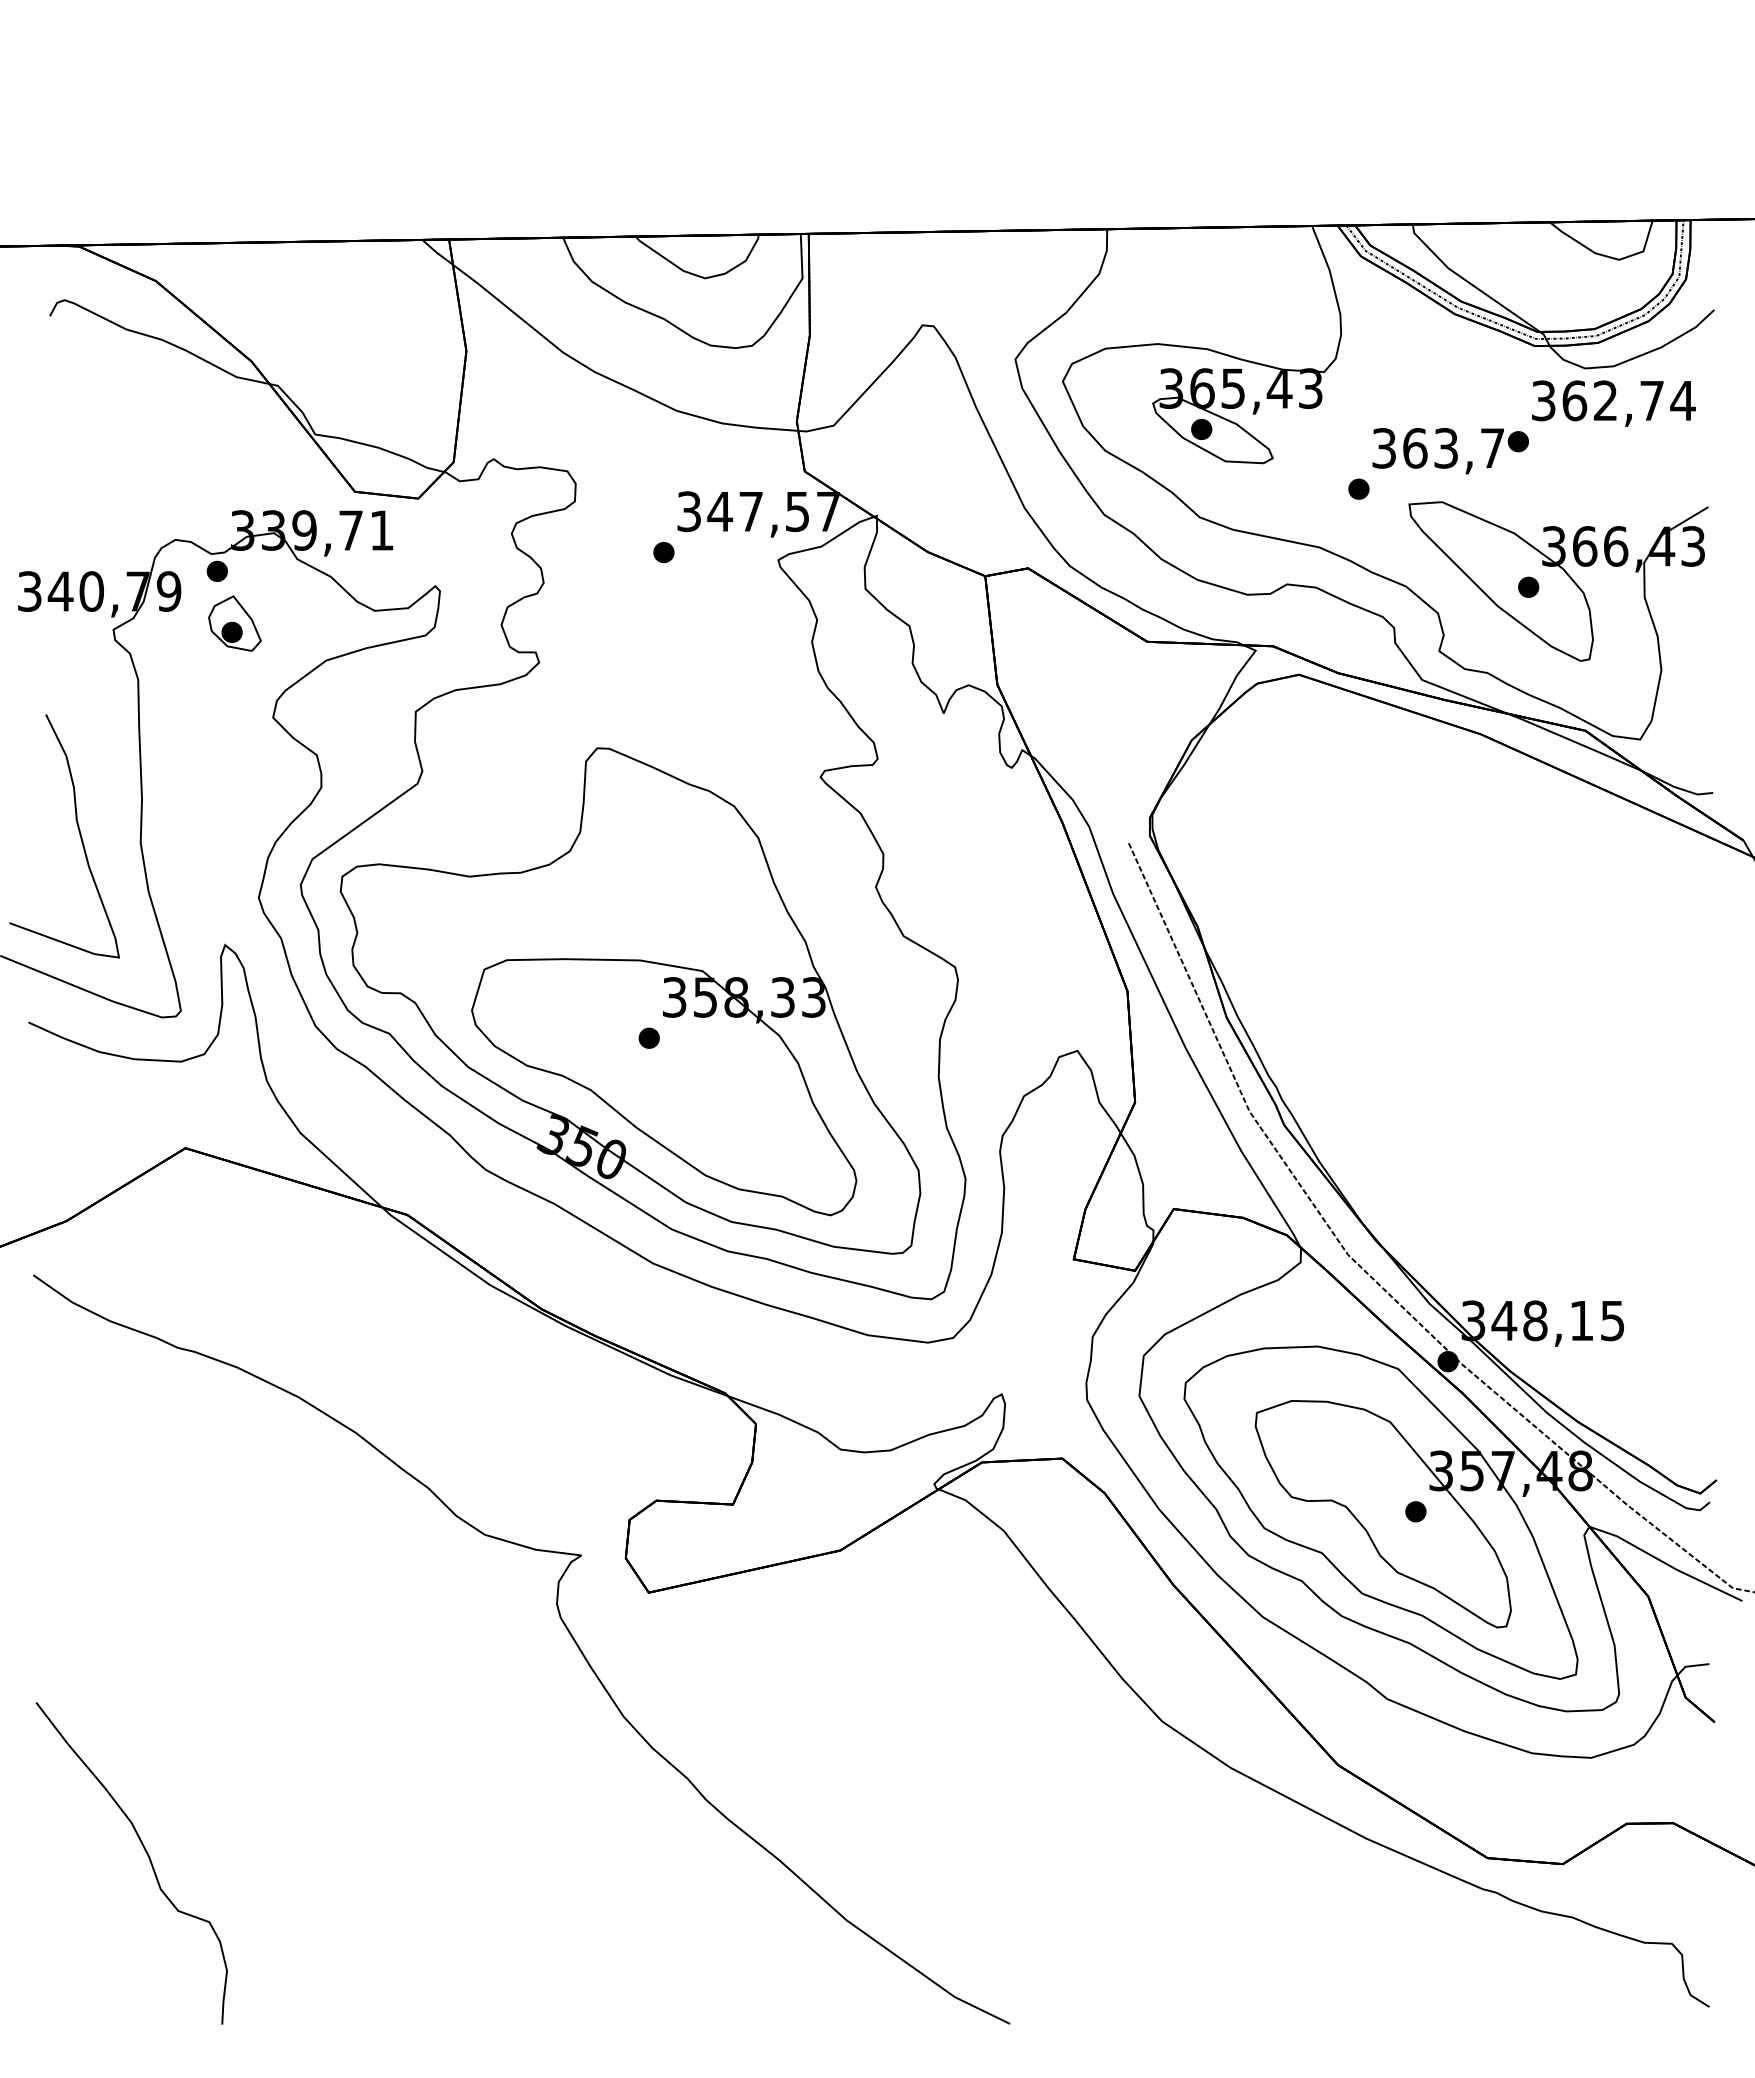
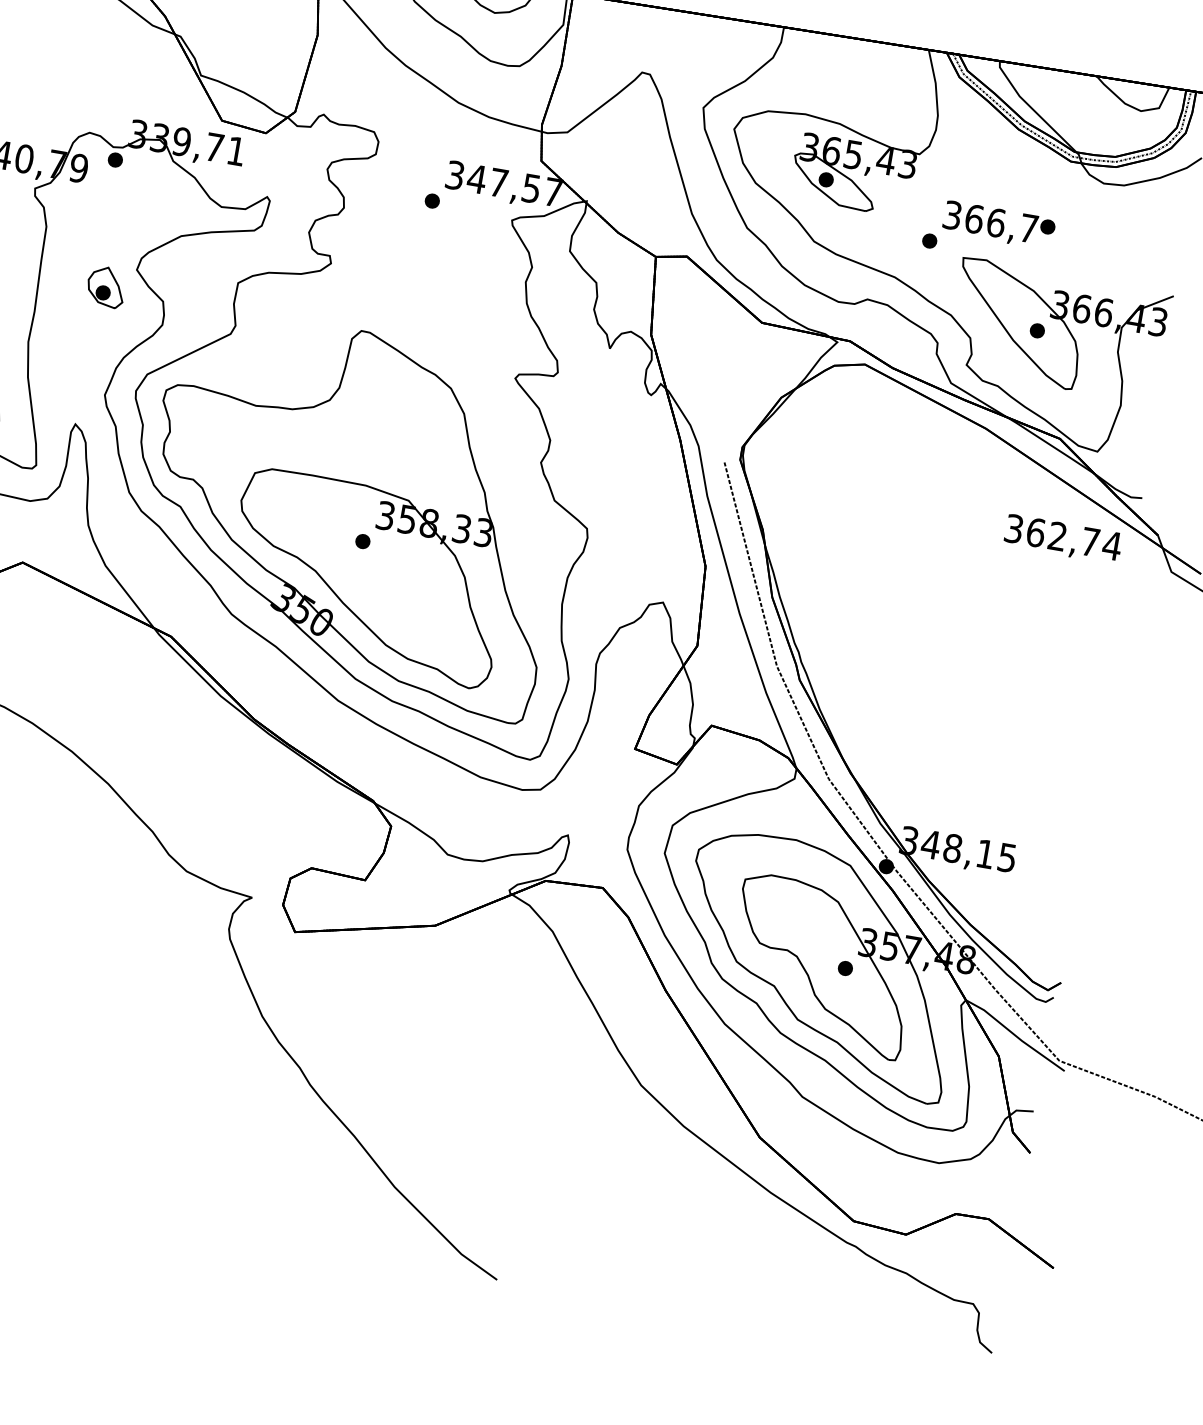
text: (1613, 403) -> (1062, 539), moved
text: (1446, 448) -> (996, 223), 363,7 -> 366,7
part: (234, 623) -> (105, 286), moved

